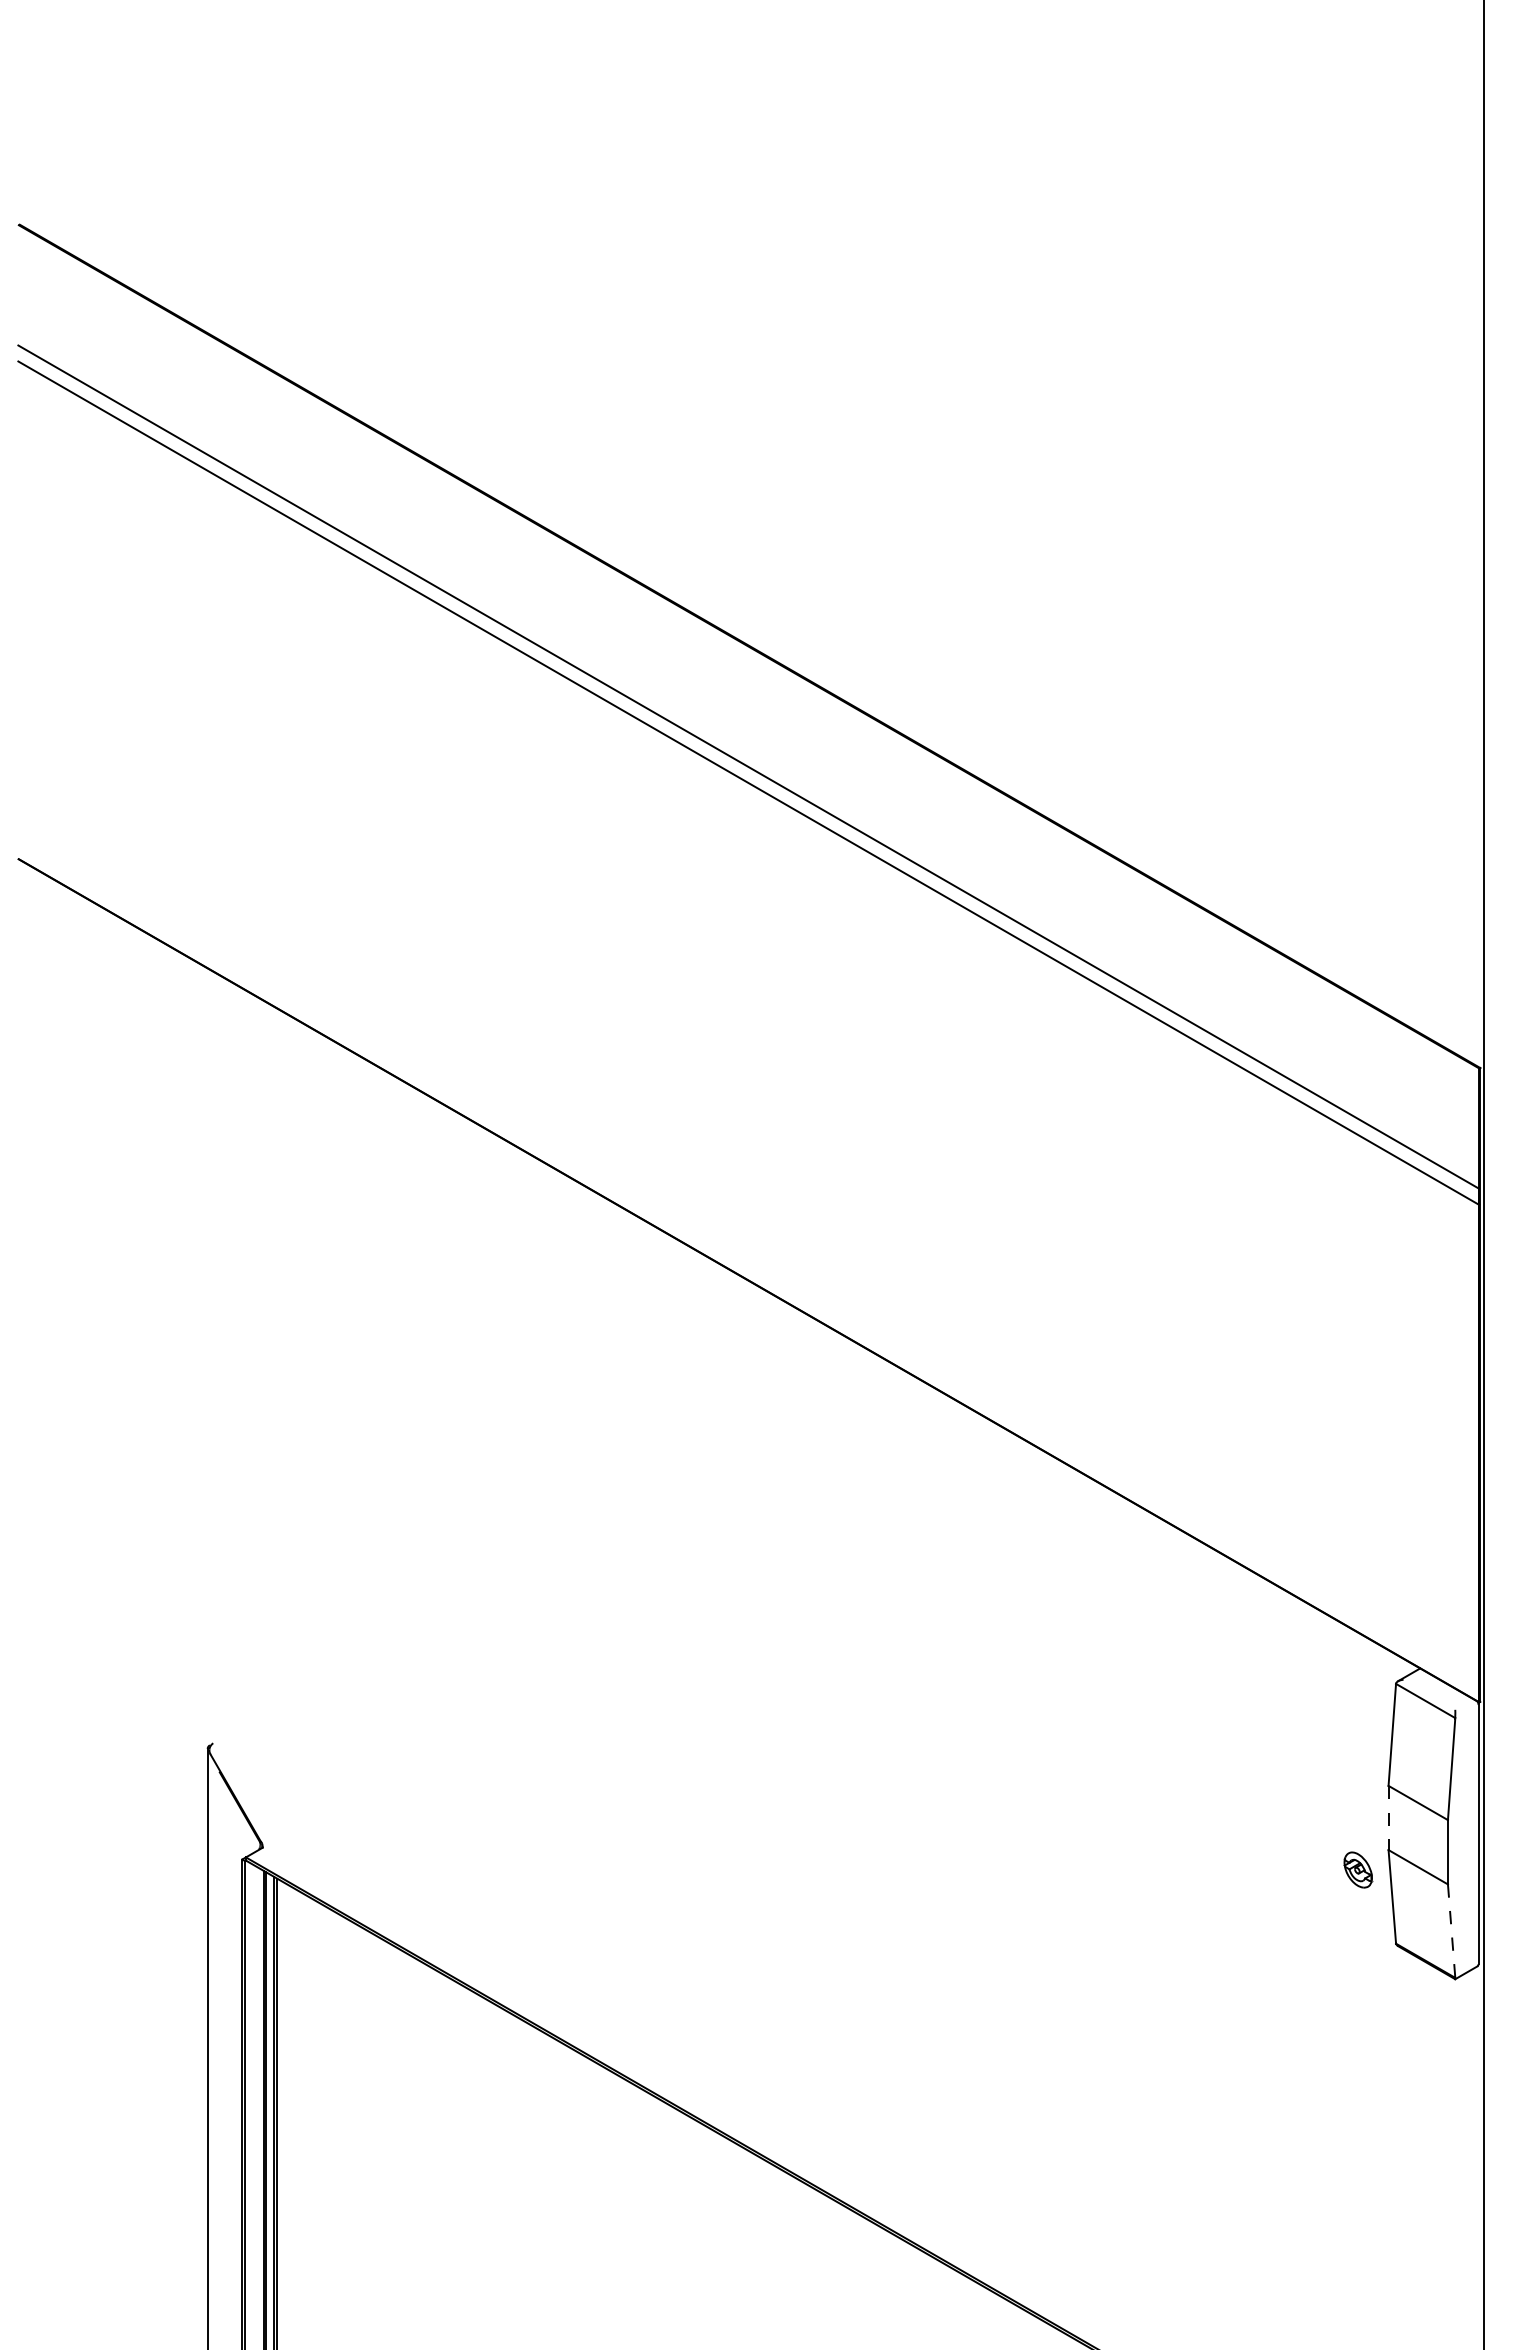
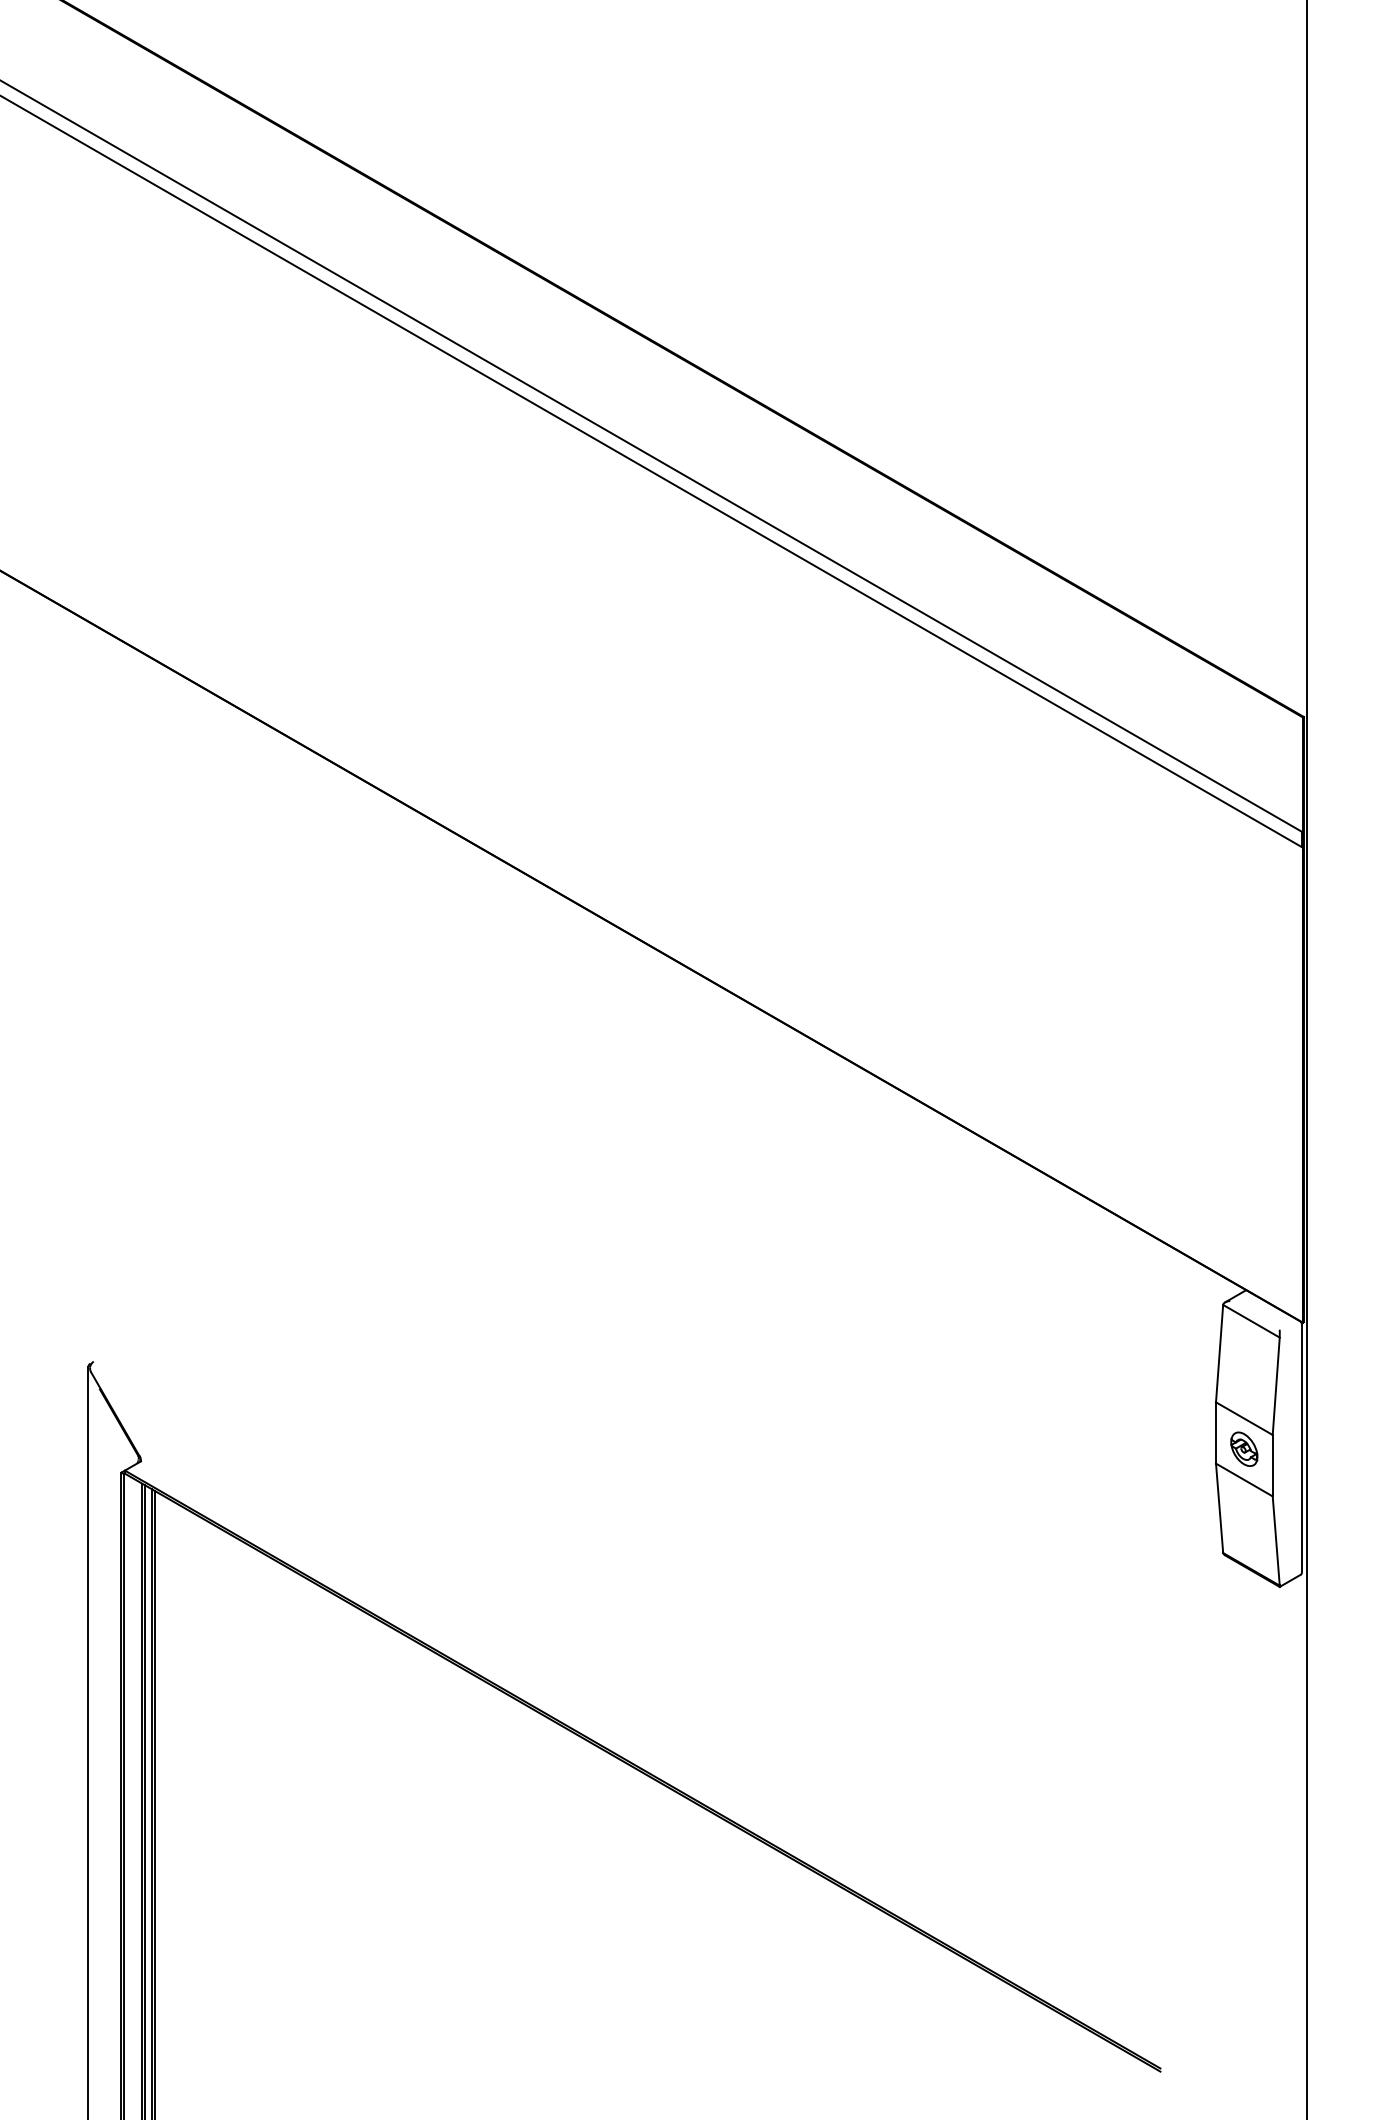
line: (1388, 1818) -> (1215, 1433), dashed -> solid
part: (1358, 1869) -> (1244, 1448), moved
line: (1451, 1930) -> (1276, 1540), dashed -> solid

